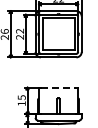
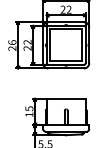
line: (58, 87) -> (66, 98), dashed -> solid

